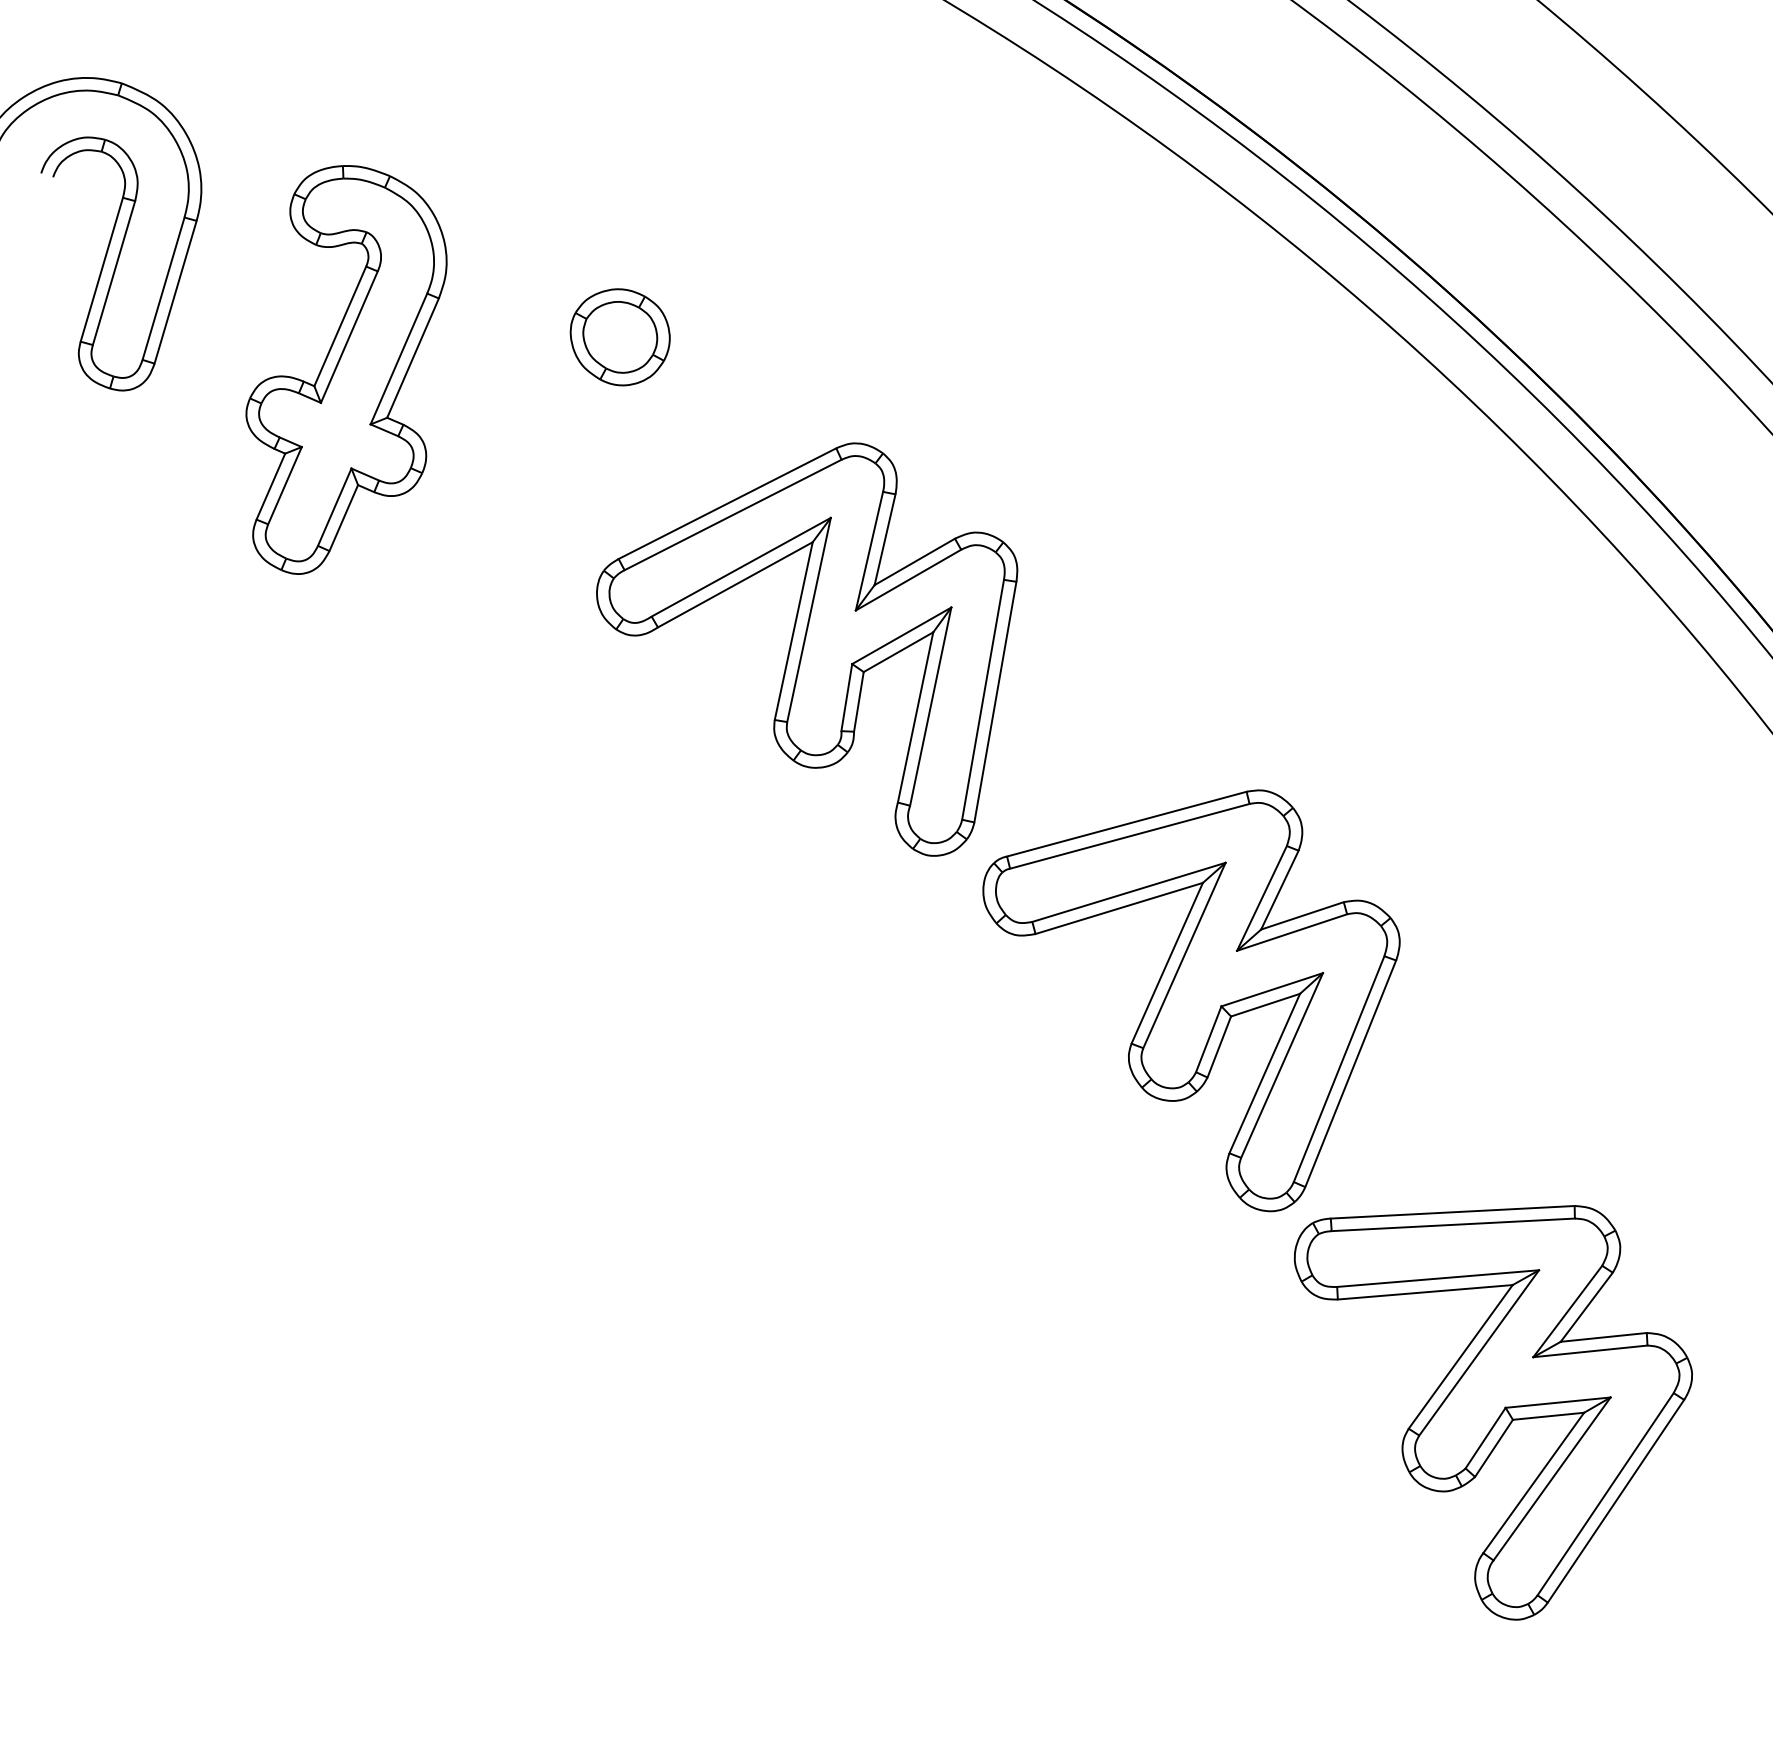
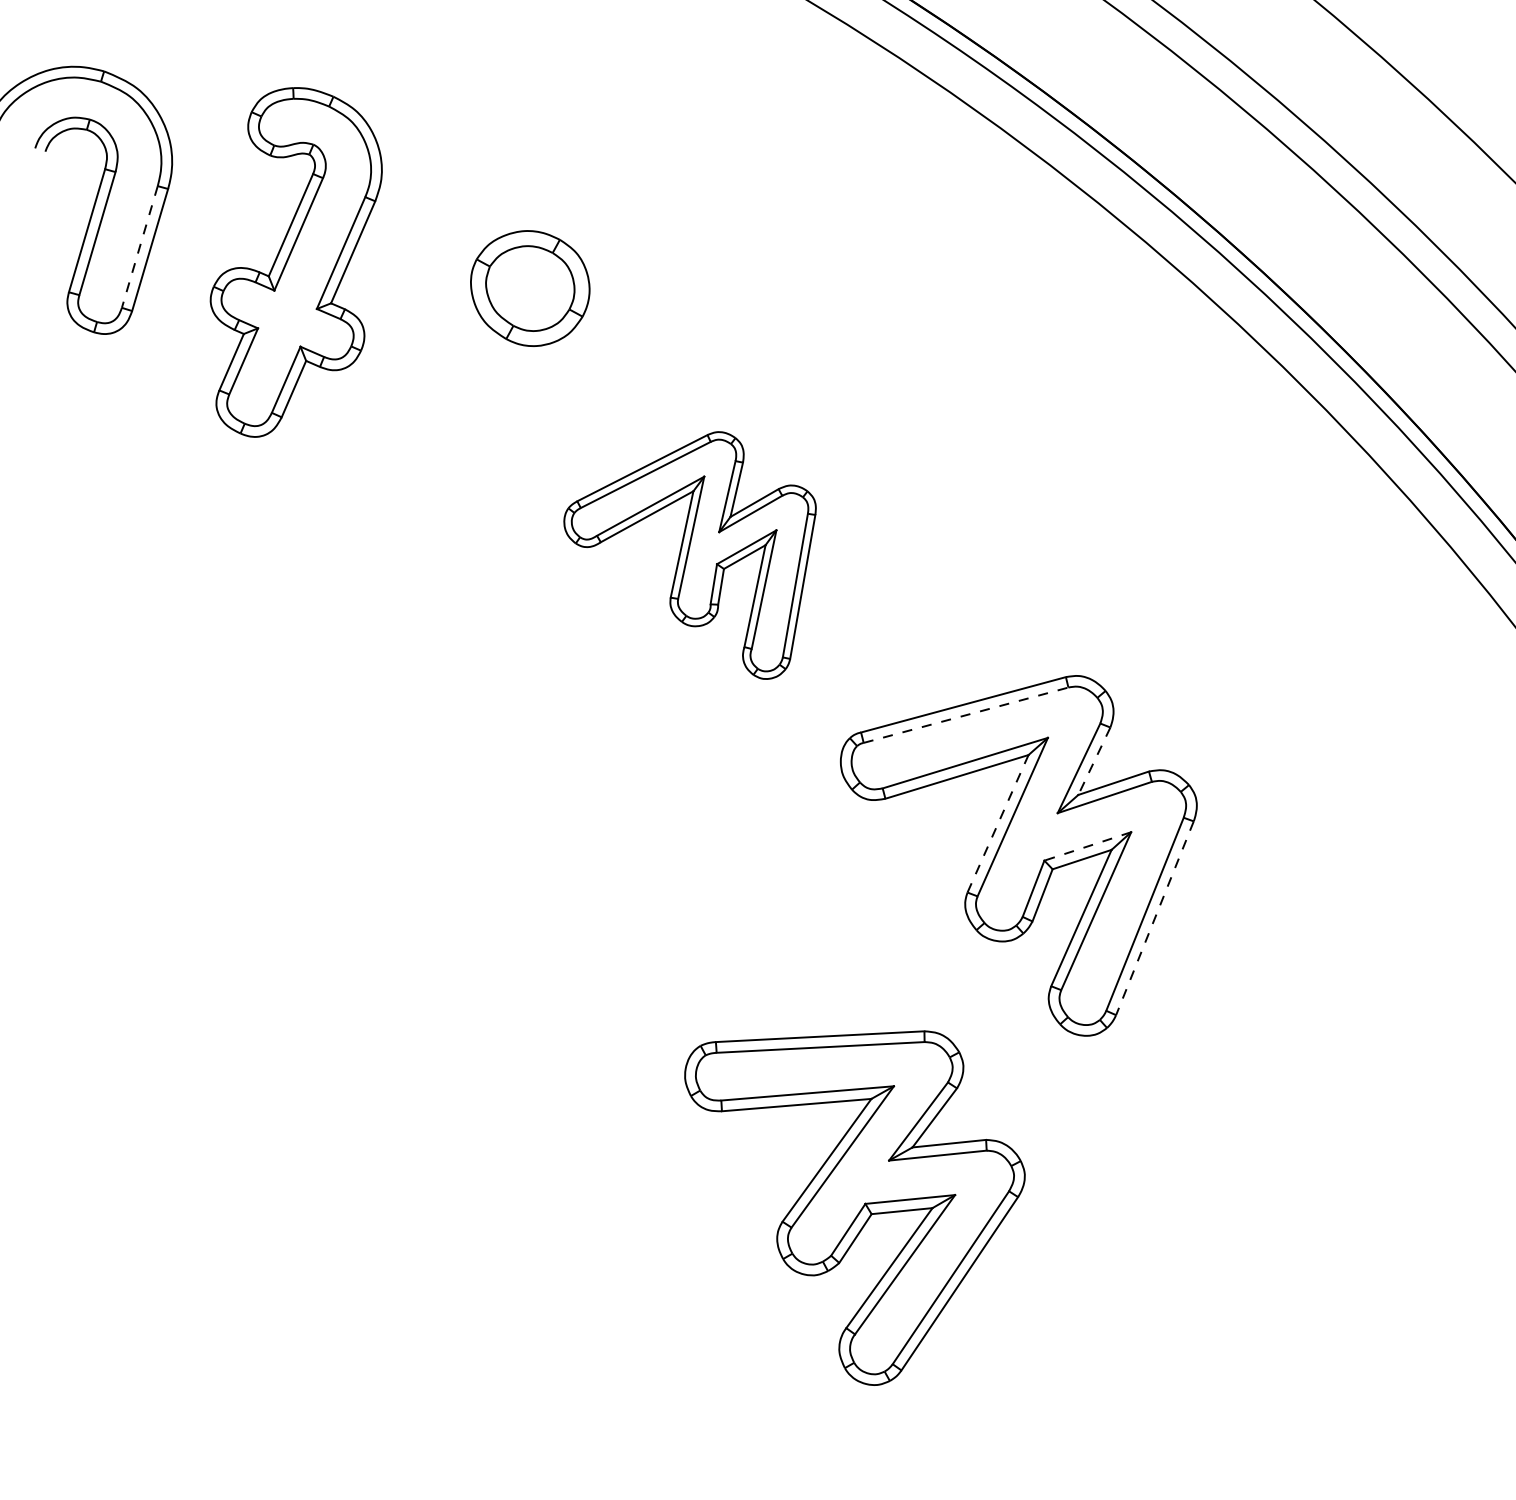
line: (163, 289) -> (139, 247), solid -> dashed
part: (620, 337) -> (530, 288), size x1.4
part: (345, 370) -> (295, 262), moved
part: (806, 649) -> (689, 555), size x0.7
line: (1130, 836) -> (966, 715), solid -> dashed
line: (1280, 890) -> (1094, 761), solid -> dashed
line: (1167, 962) -> (998, 823), solid -> dashed
line: (1271, 989) -> (1087, 846), solid -> dashed
line: (1350, 1074) -> (1154, 918), solid -> dashed
part: (1492, 1412) -> (854, 1207), moved

